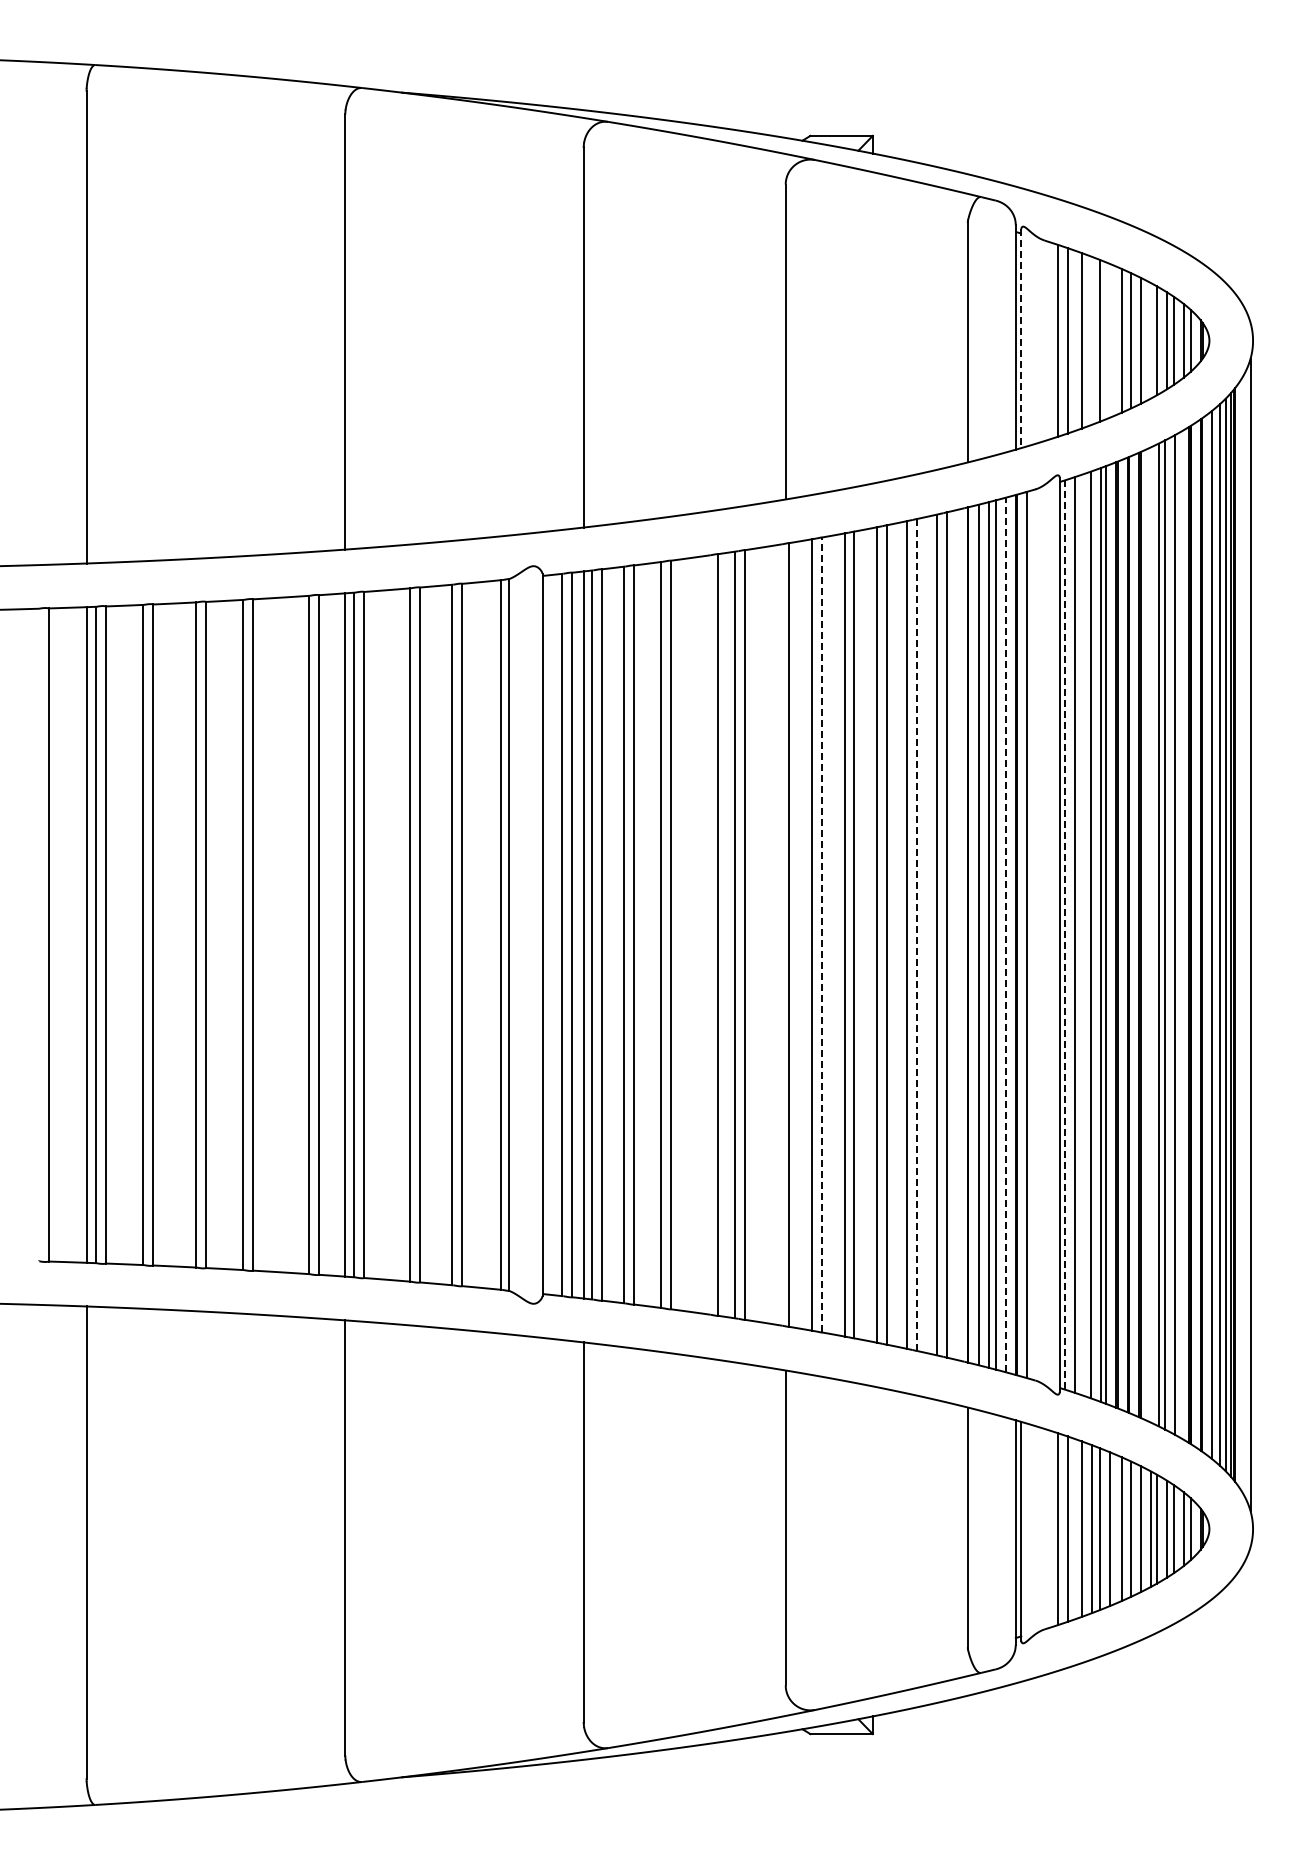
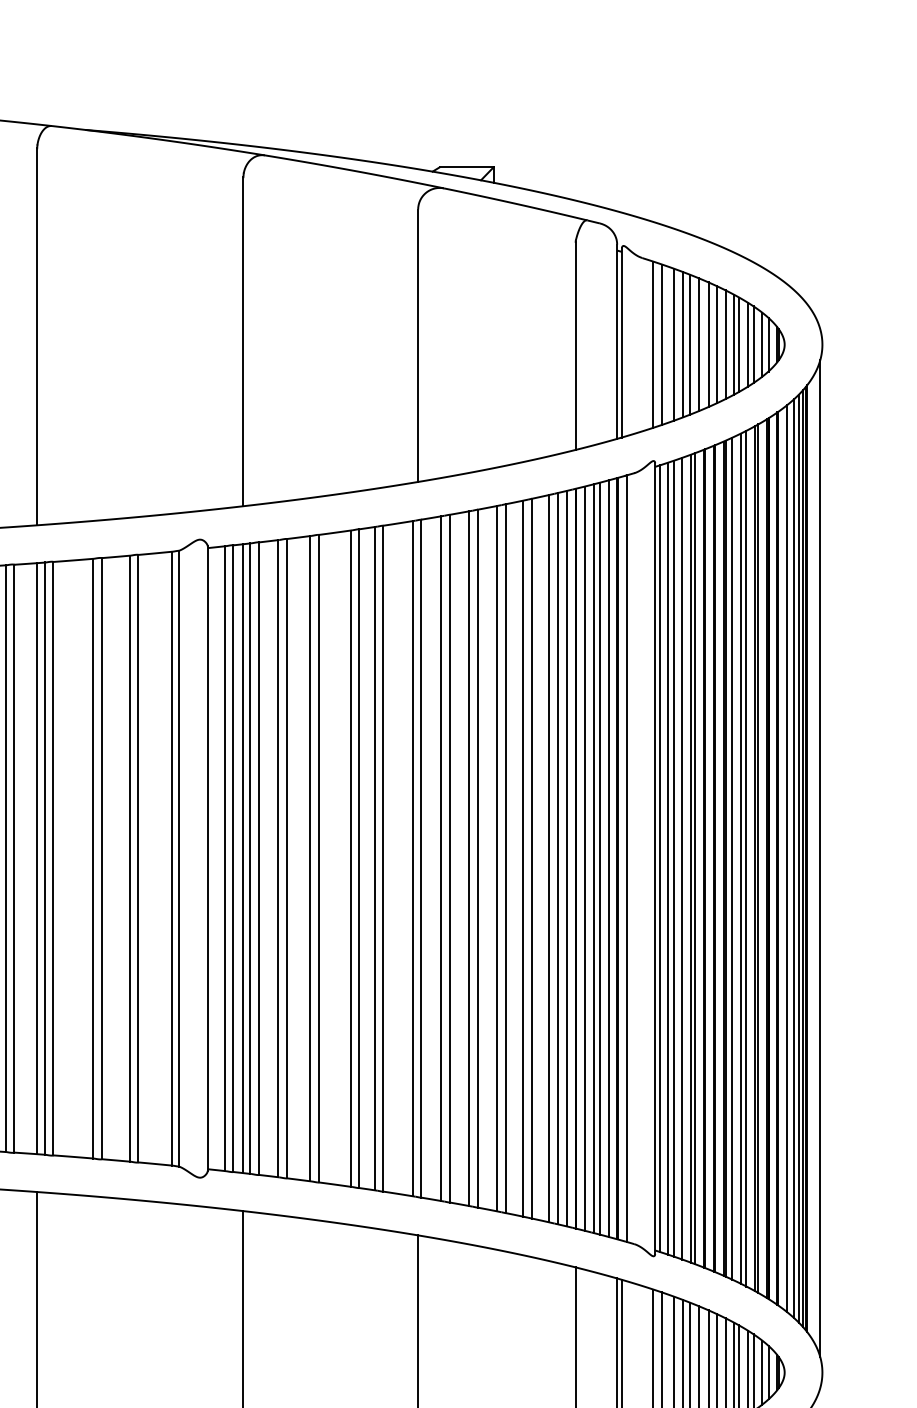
line: (1021, 339) -> (622, 343), dashed -> solid
line: (1091, 340) -> (682, 344), added
line: (1110, 340) -> (699, 344), added
line: (1151, 340) -> (734, 344), added
line: (707, 934) -> (350, 858), added
line: (779, 934) -> (412, 858), added
line: (822, 934) -> (449, 858), dashed -> solid
line: (917, 934) -> (532, 858), dashed -> solid
line: (957, 934) -> (566, 858), added
line: (1006, 934) -> (609, 858), dashed -> solid
line: (1081, 934) -> (674, 858), added
line: (1148, 934) -> (731, 858), added
line: (1179, 934) -> (758, 858), added
line: (1064, 935) -> (659, 859), dashed -> solid

